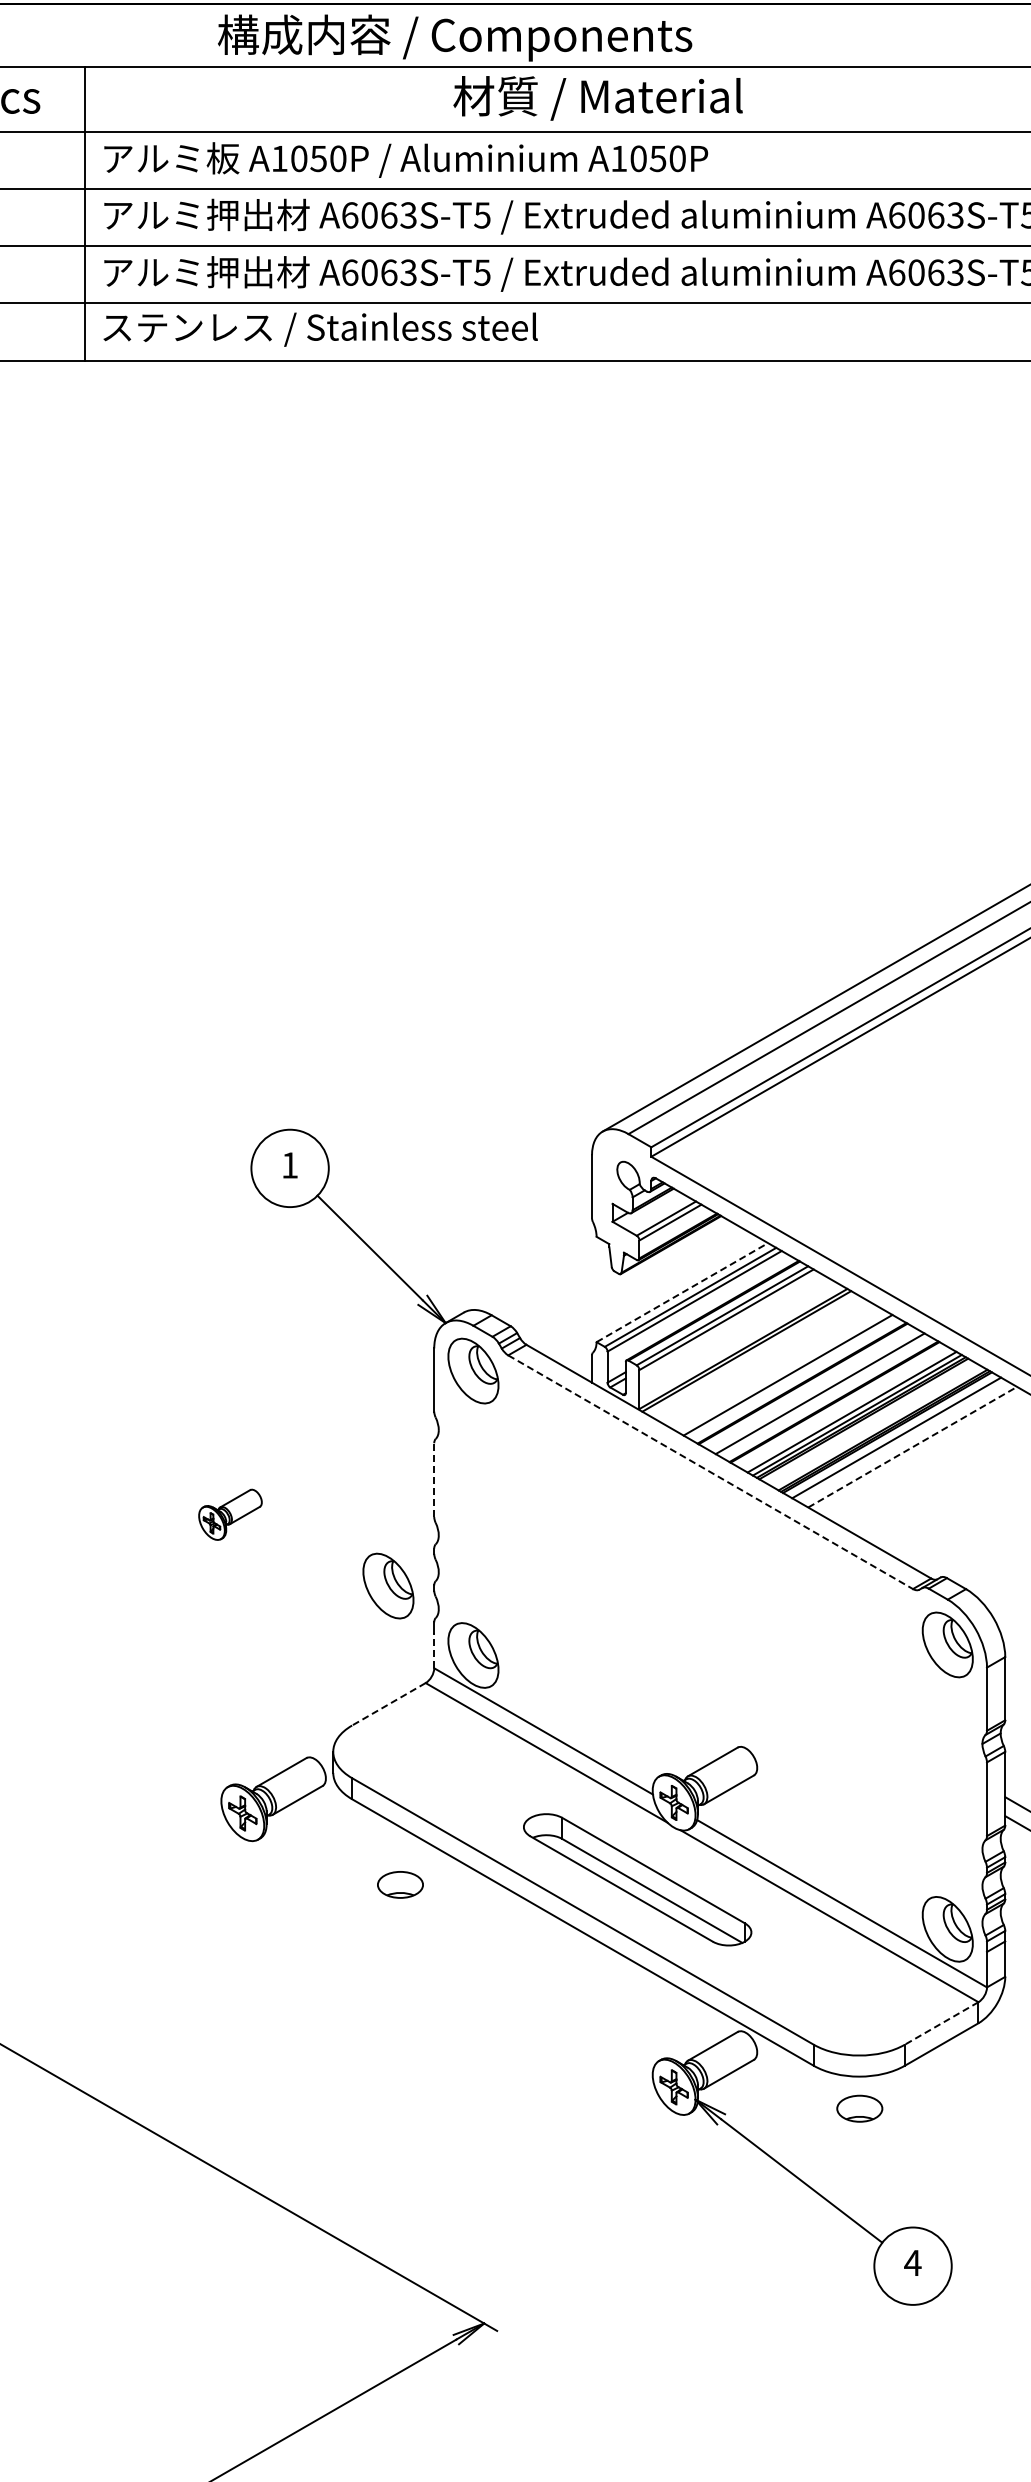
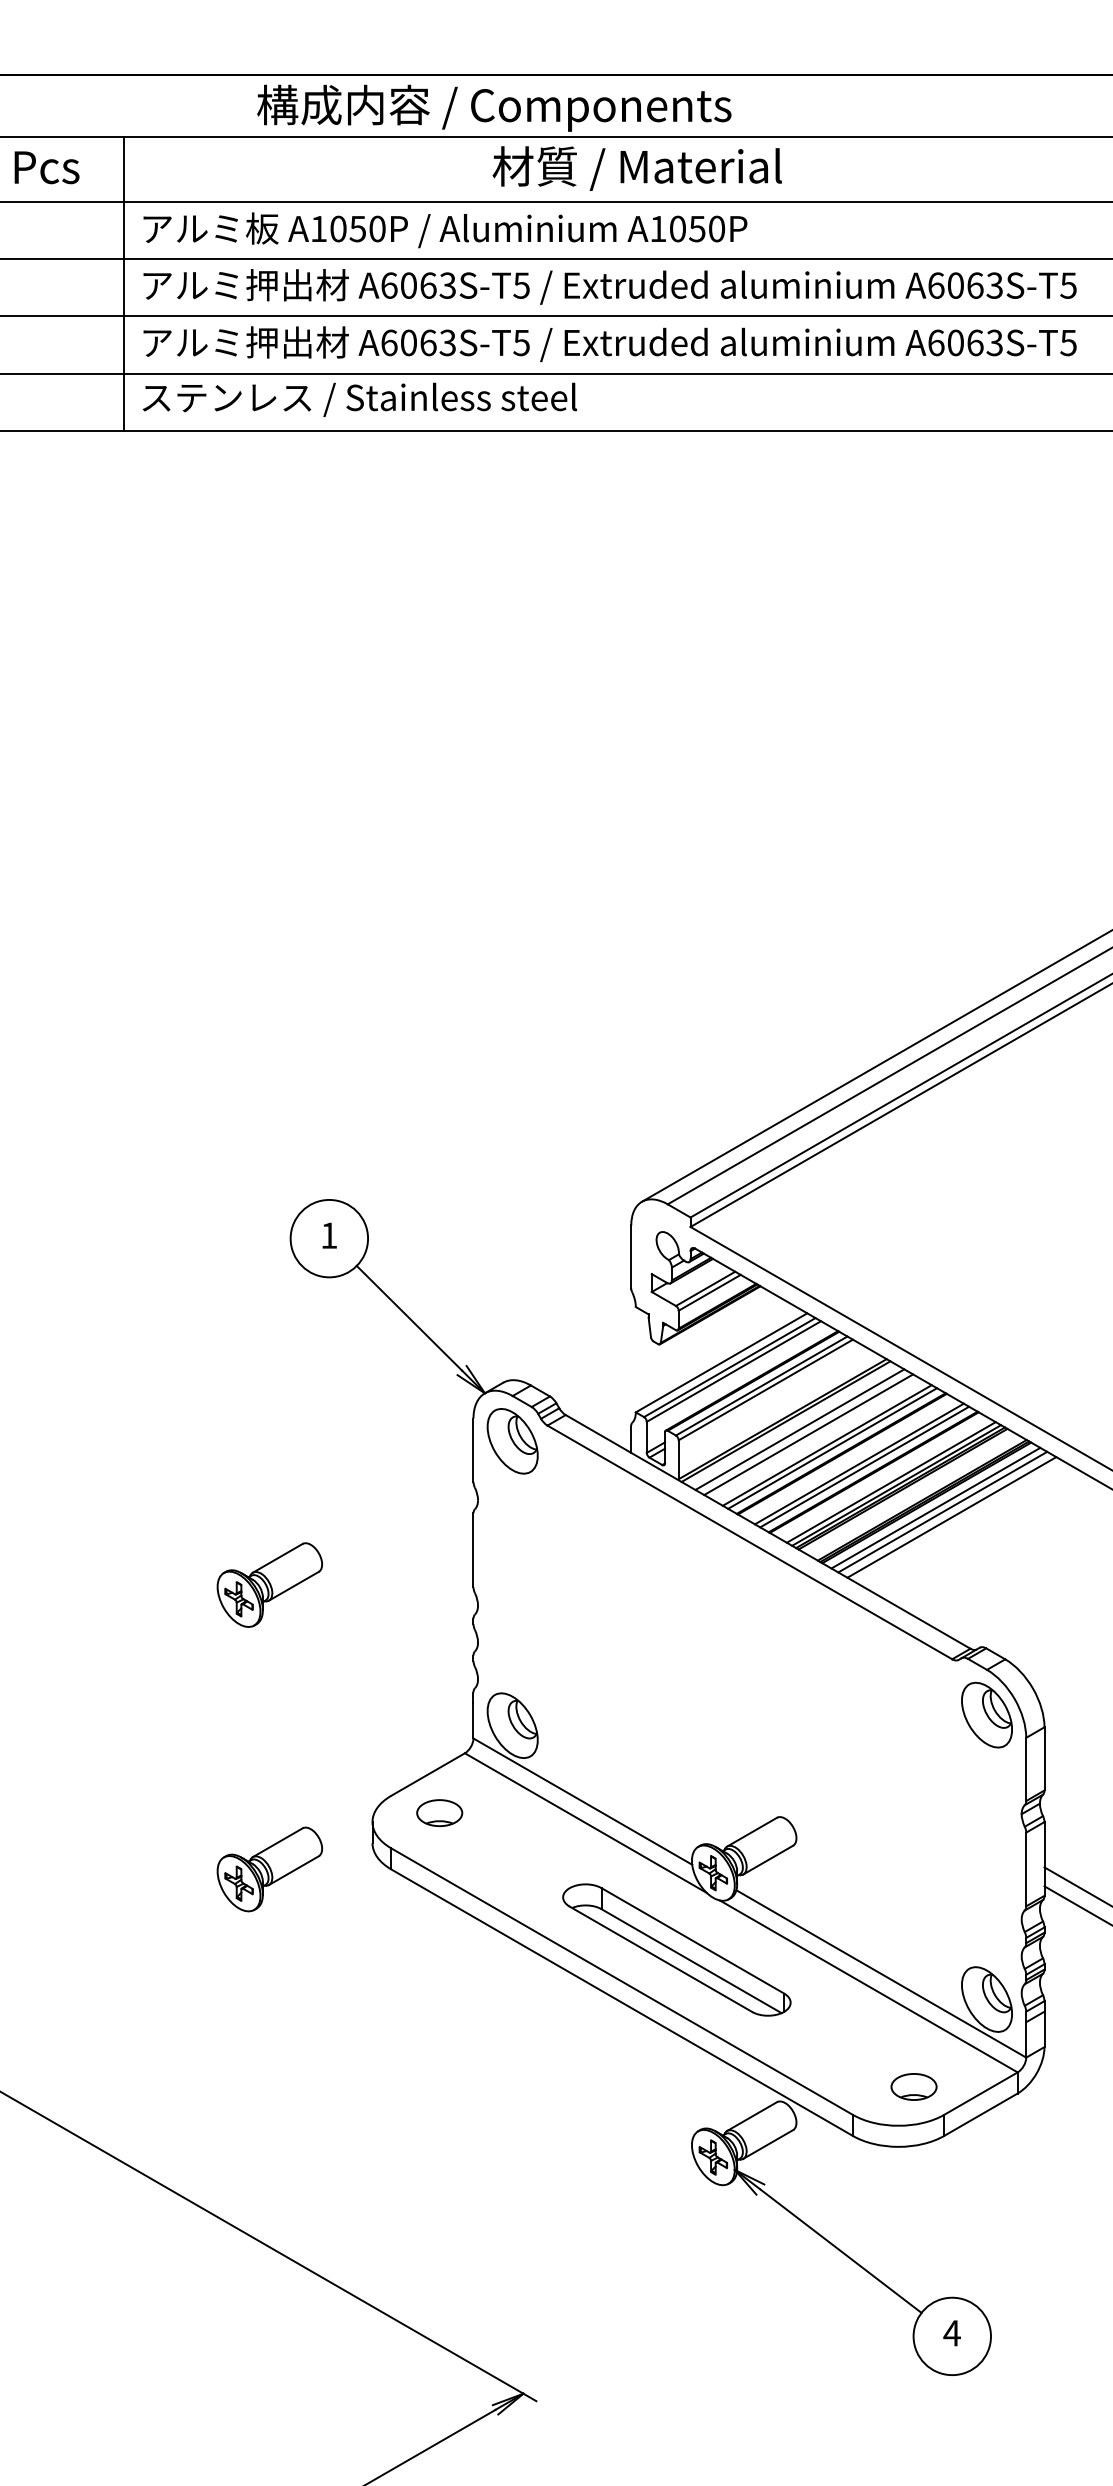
line: (683, 1292) -> (722, 1362), dashed -> solid
line: (760, 1359) -> (799, 1429), added
line: (769, 1364) -> (808, 1434), added
line: (793, 1378) -> (832, 1448), added
line: (825, 1396) -> (864, 1466), added
line: (903, 1441) -> (942, 1511), added
line: (912, 1447) -> (951, 1517), dashed -> solid
line: (710, 1472) -> (749, 1542), dashed -> solid
line: (434, 1480) -> (473, 1550), dashed -> solid
part: (230, 1514) -> (269, 1584), size x1.67
part: (388, 1586) -> (427, 1656), removed
line: (434, 1650) -> (473, 1720), dashed -> solid
line: (388, 1704) -> (427, 1774), dashed -> solid
part: (273, 1799) -> (269, 1869), moved
part: (400, 1885) -> (439, 1813), moved
line: (941, 2023) -> (980, 2093), dashed -> solid
part: (859, 2108) -> (913, 2086), moved

